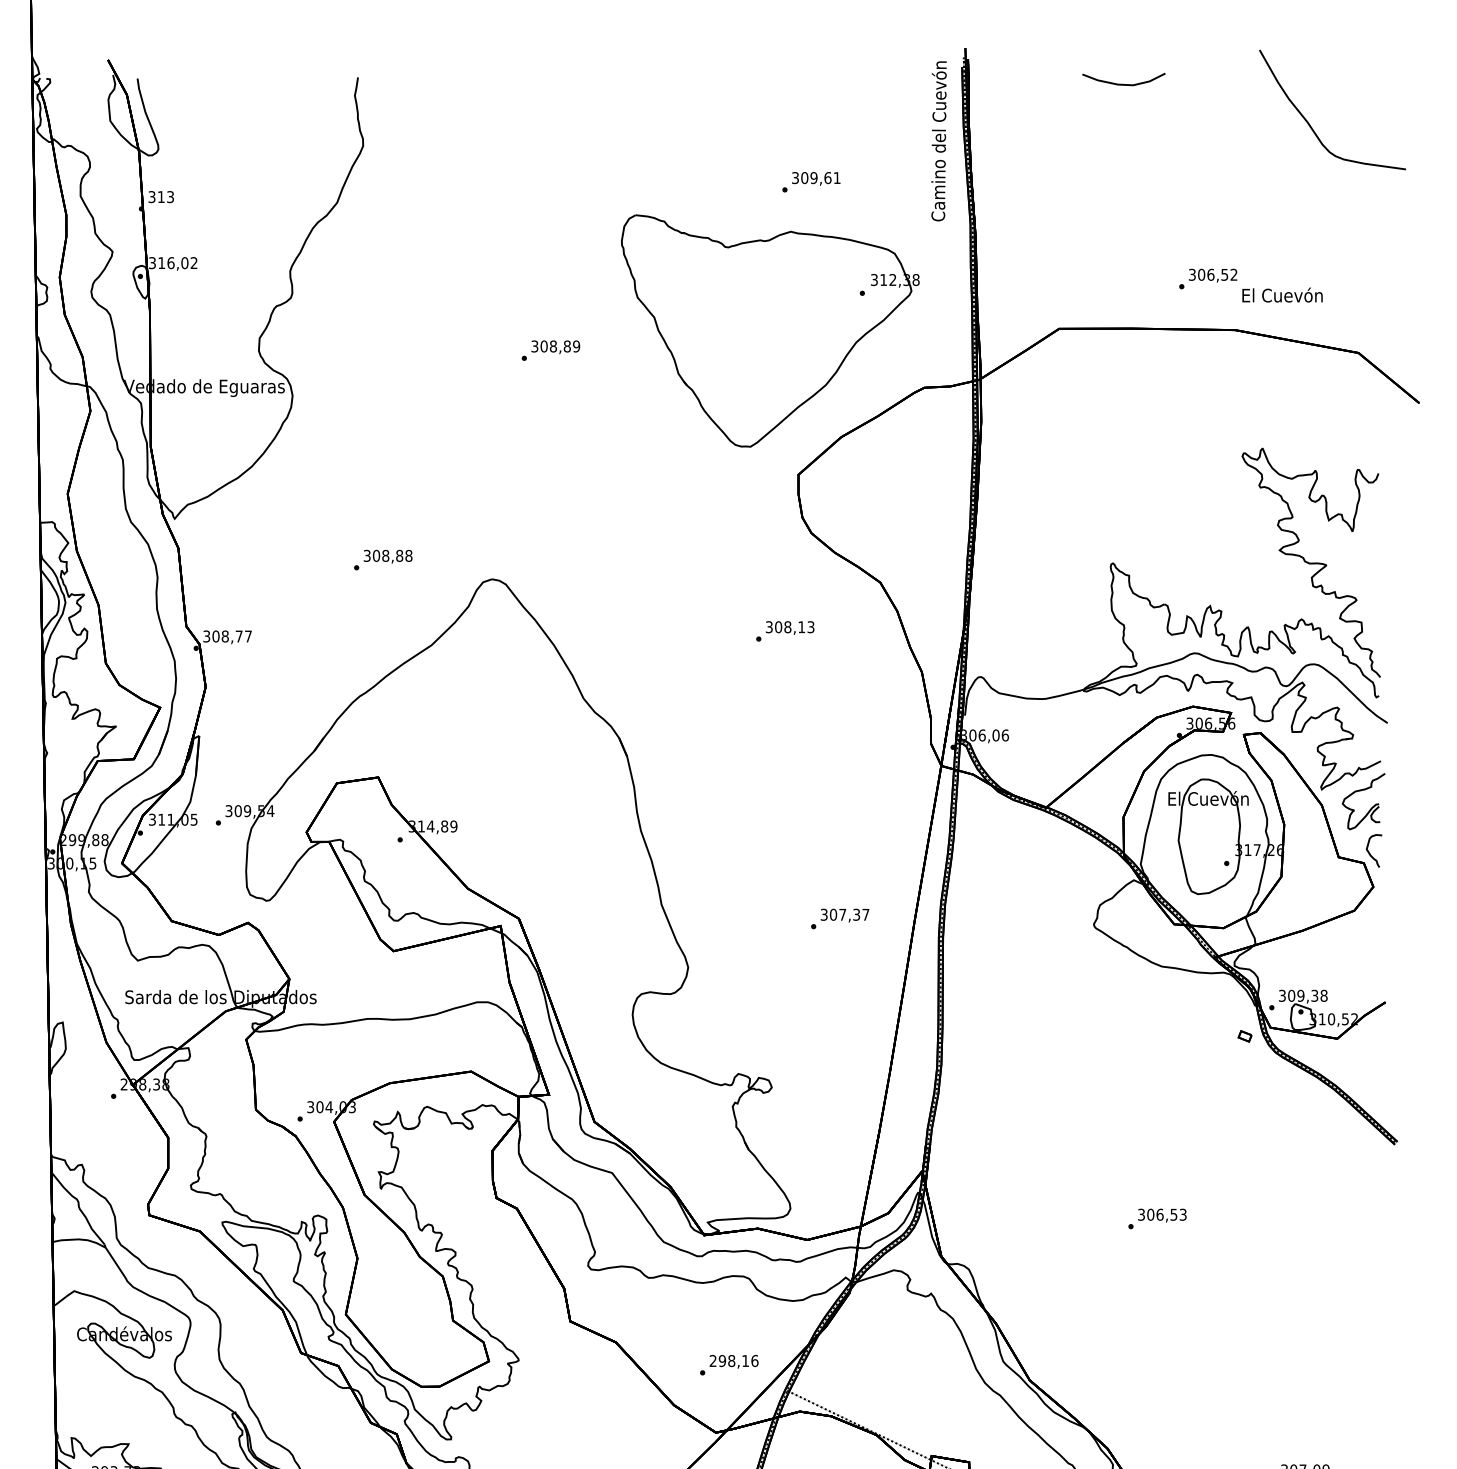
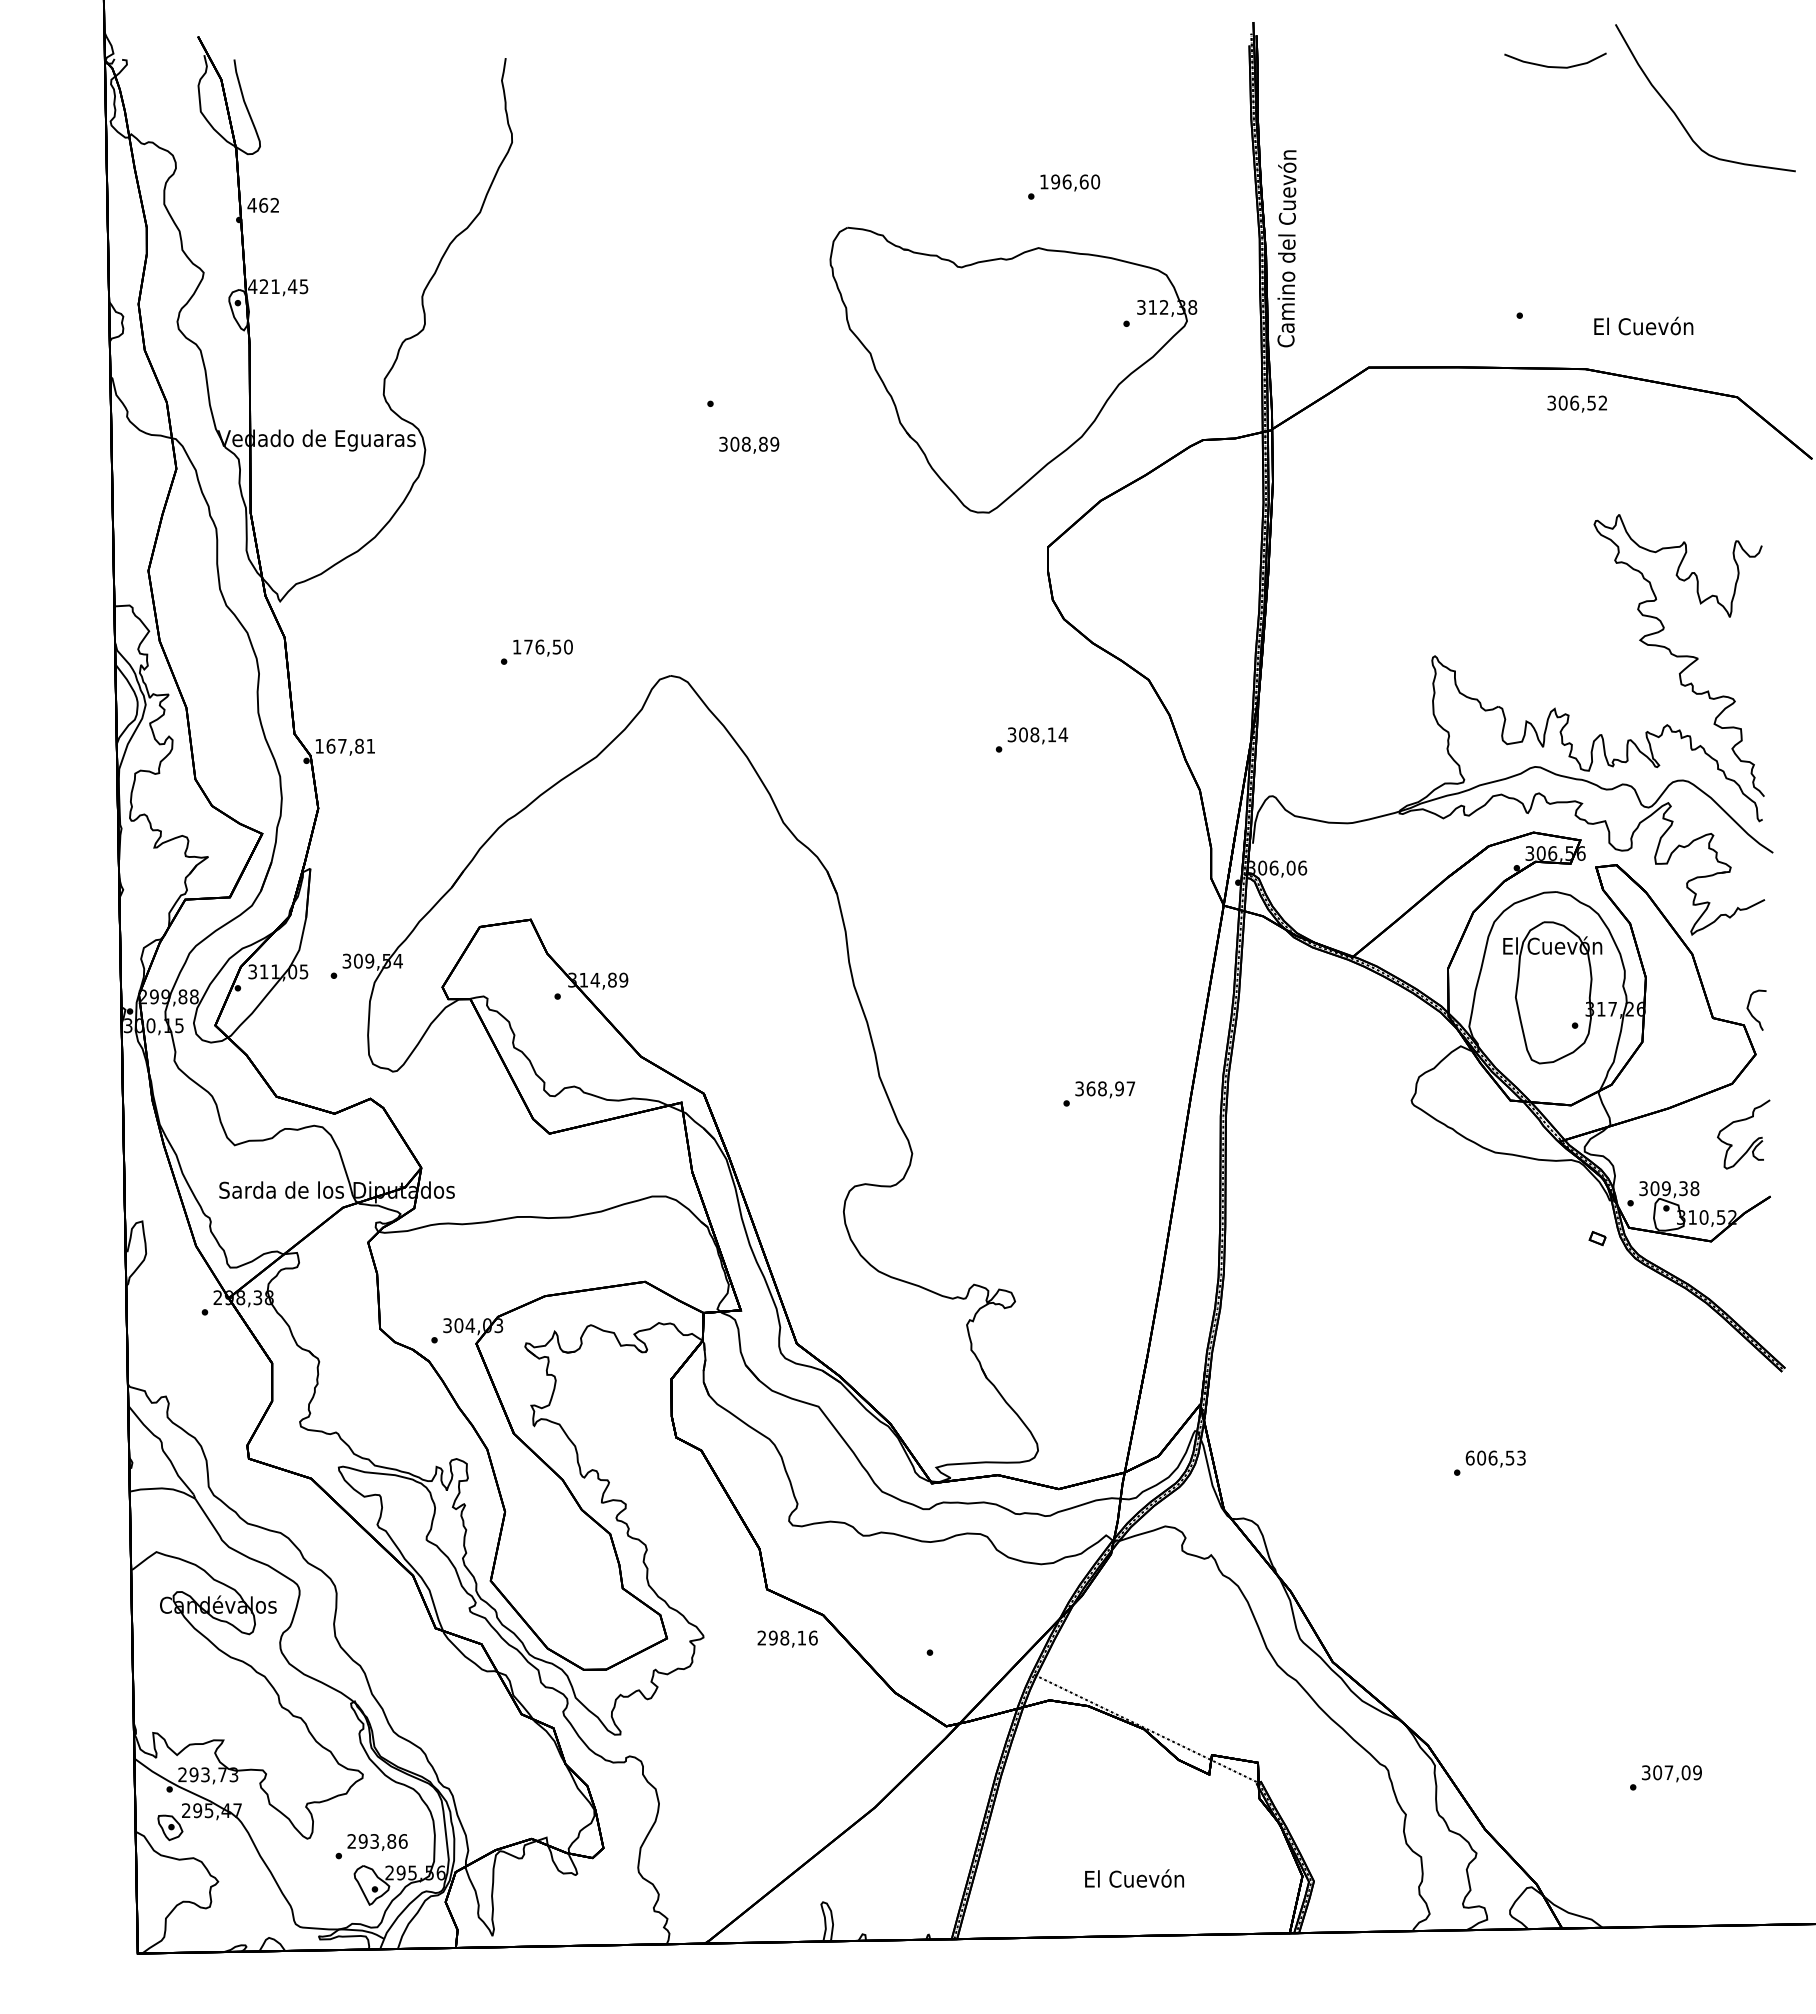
curve: (1123, 84) -> (1555, 66), moved
text: (938, 141) -> (1286, 248), moved
text: (816, 177) -> (1070, 181), 309,61 -> 196,60
text: (161, 196) -> (263, 204), 313 -> 462
text: (173, 262) -> (278, 286), 316,02 -> 421,45
text: (1212, 275) -> (1576, 403), moved
text: (556, 346) -> (749, 444), moved
text: (387, 555) -> (542, 646), 308,88 -> 176,50
text: (811, 626) -> (1063, 734), 308,13 -> 308,14
text: (227, 635) -> (345, 745), 308,77 -> 167,81
part: (1370, 808) -> (1752, 1142), moved
text: (844, 914) -> (1104, 1088), 307,37 -> 368,97
text: (1140, 1214) -> (1469, 1457), 306,53 -> 606,53
text: (733, 1361) -> (787, 1638), moved

